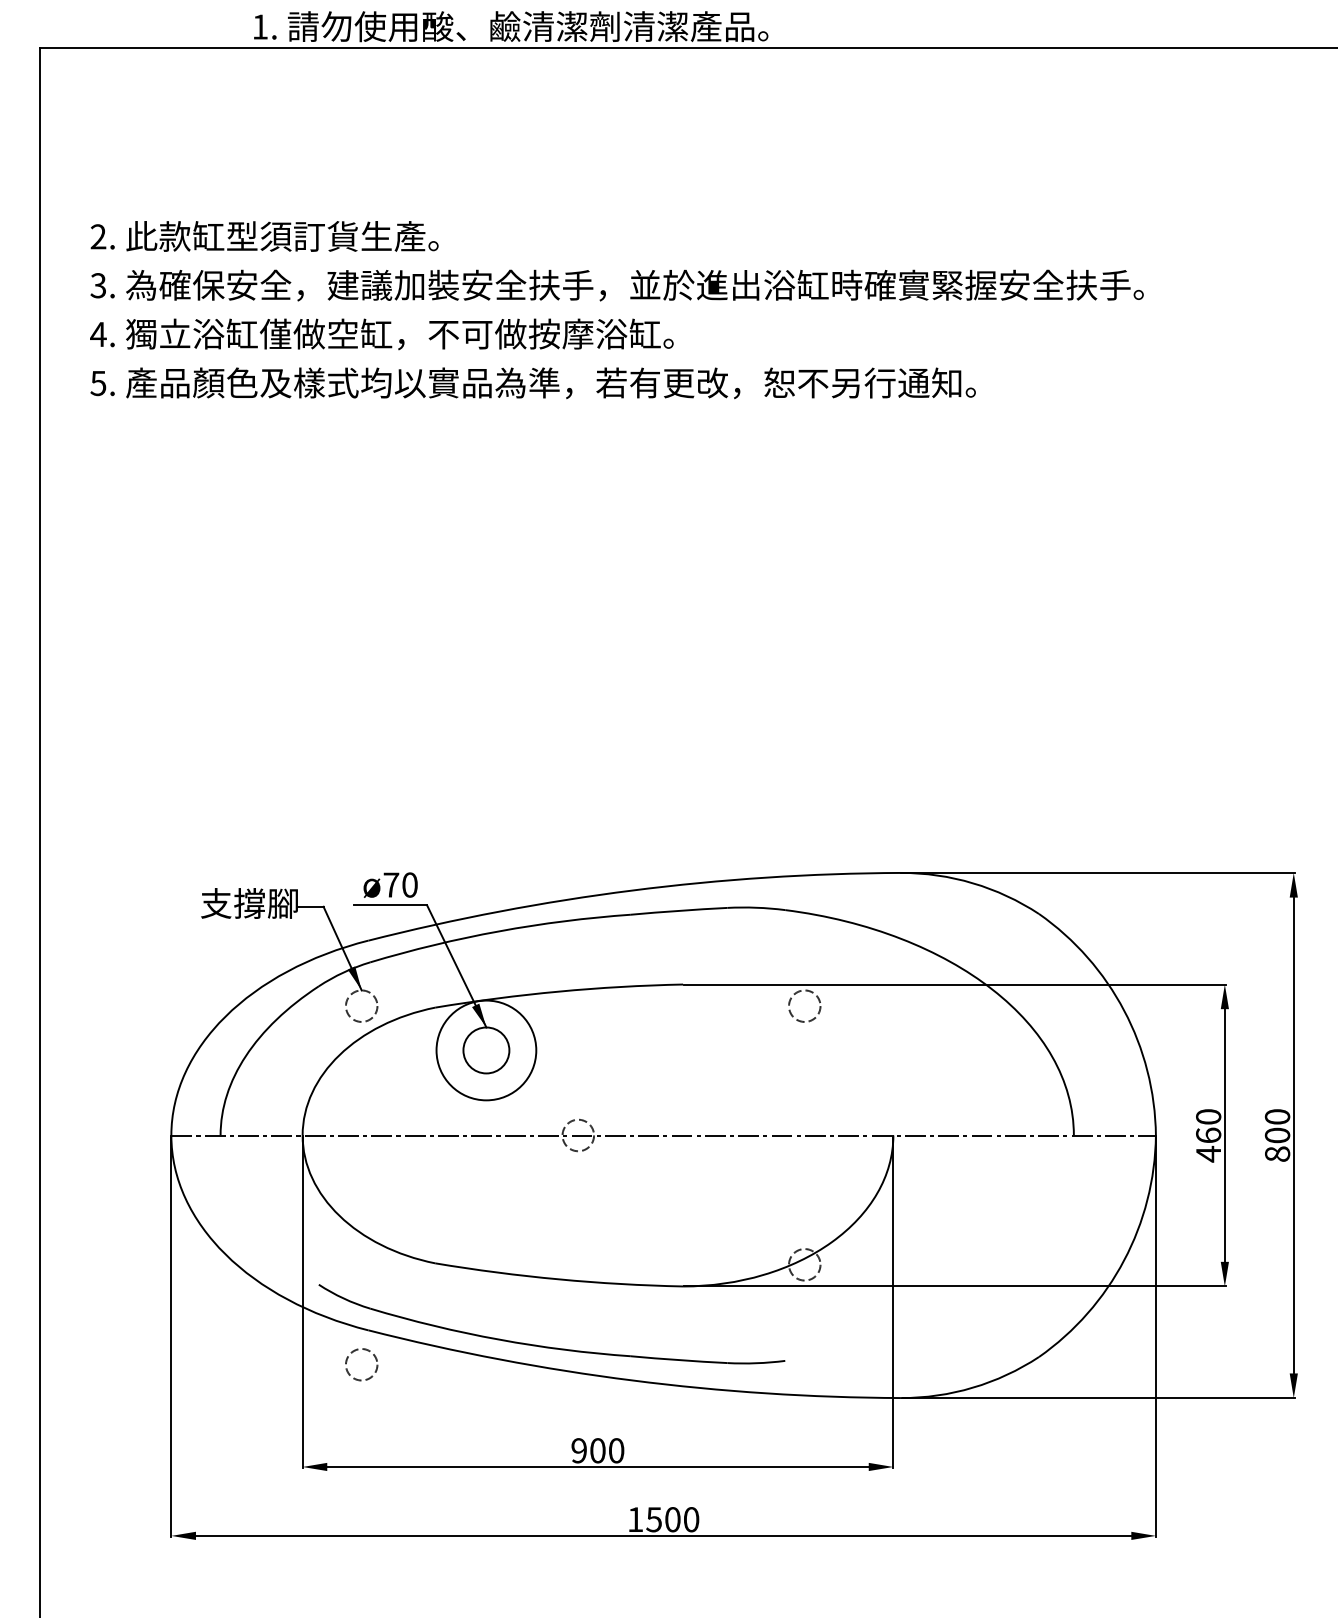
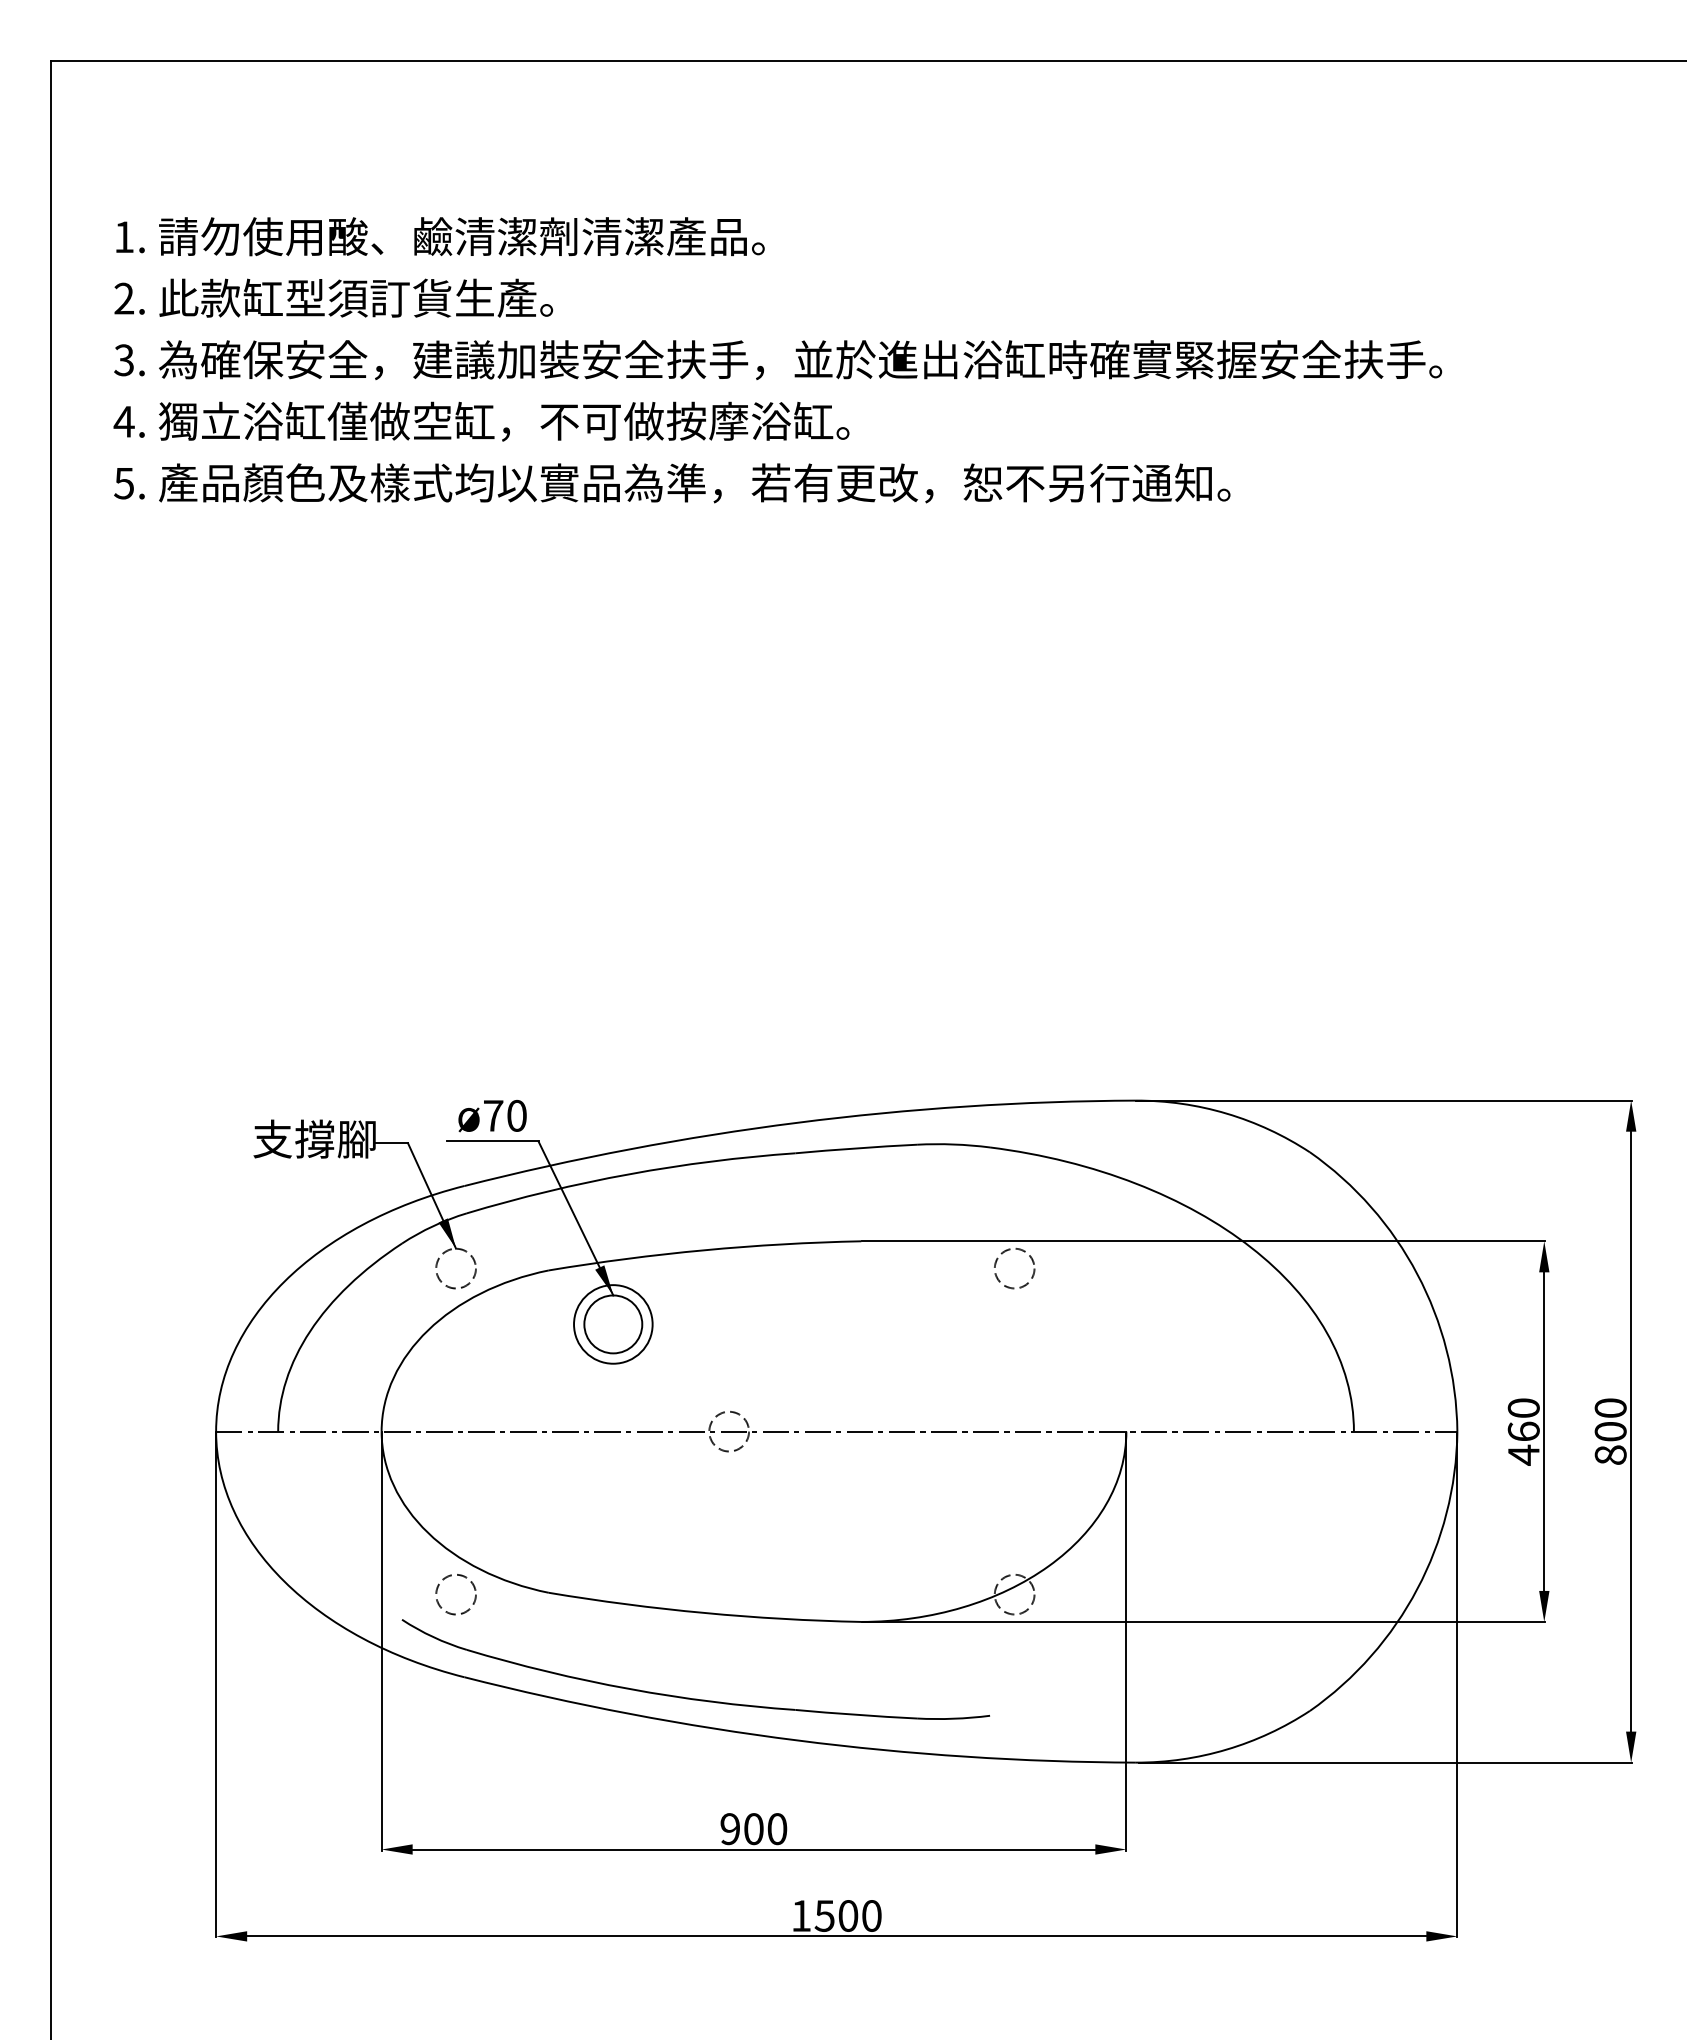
text: (511, 26) -> (440, 236), moved
circle: (486, 1050) -> (613, 1324), size x0.62
circle: (361, 1364) -> (455, 1594), moved

